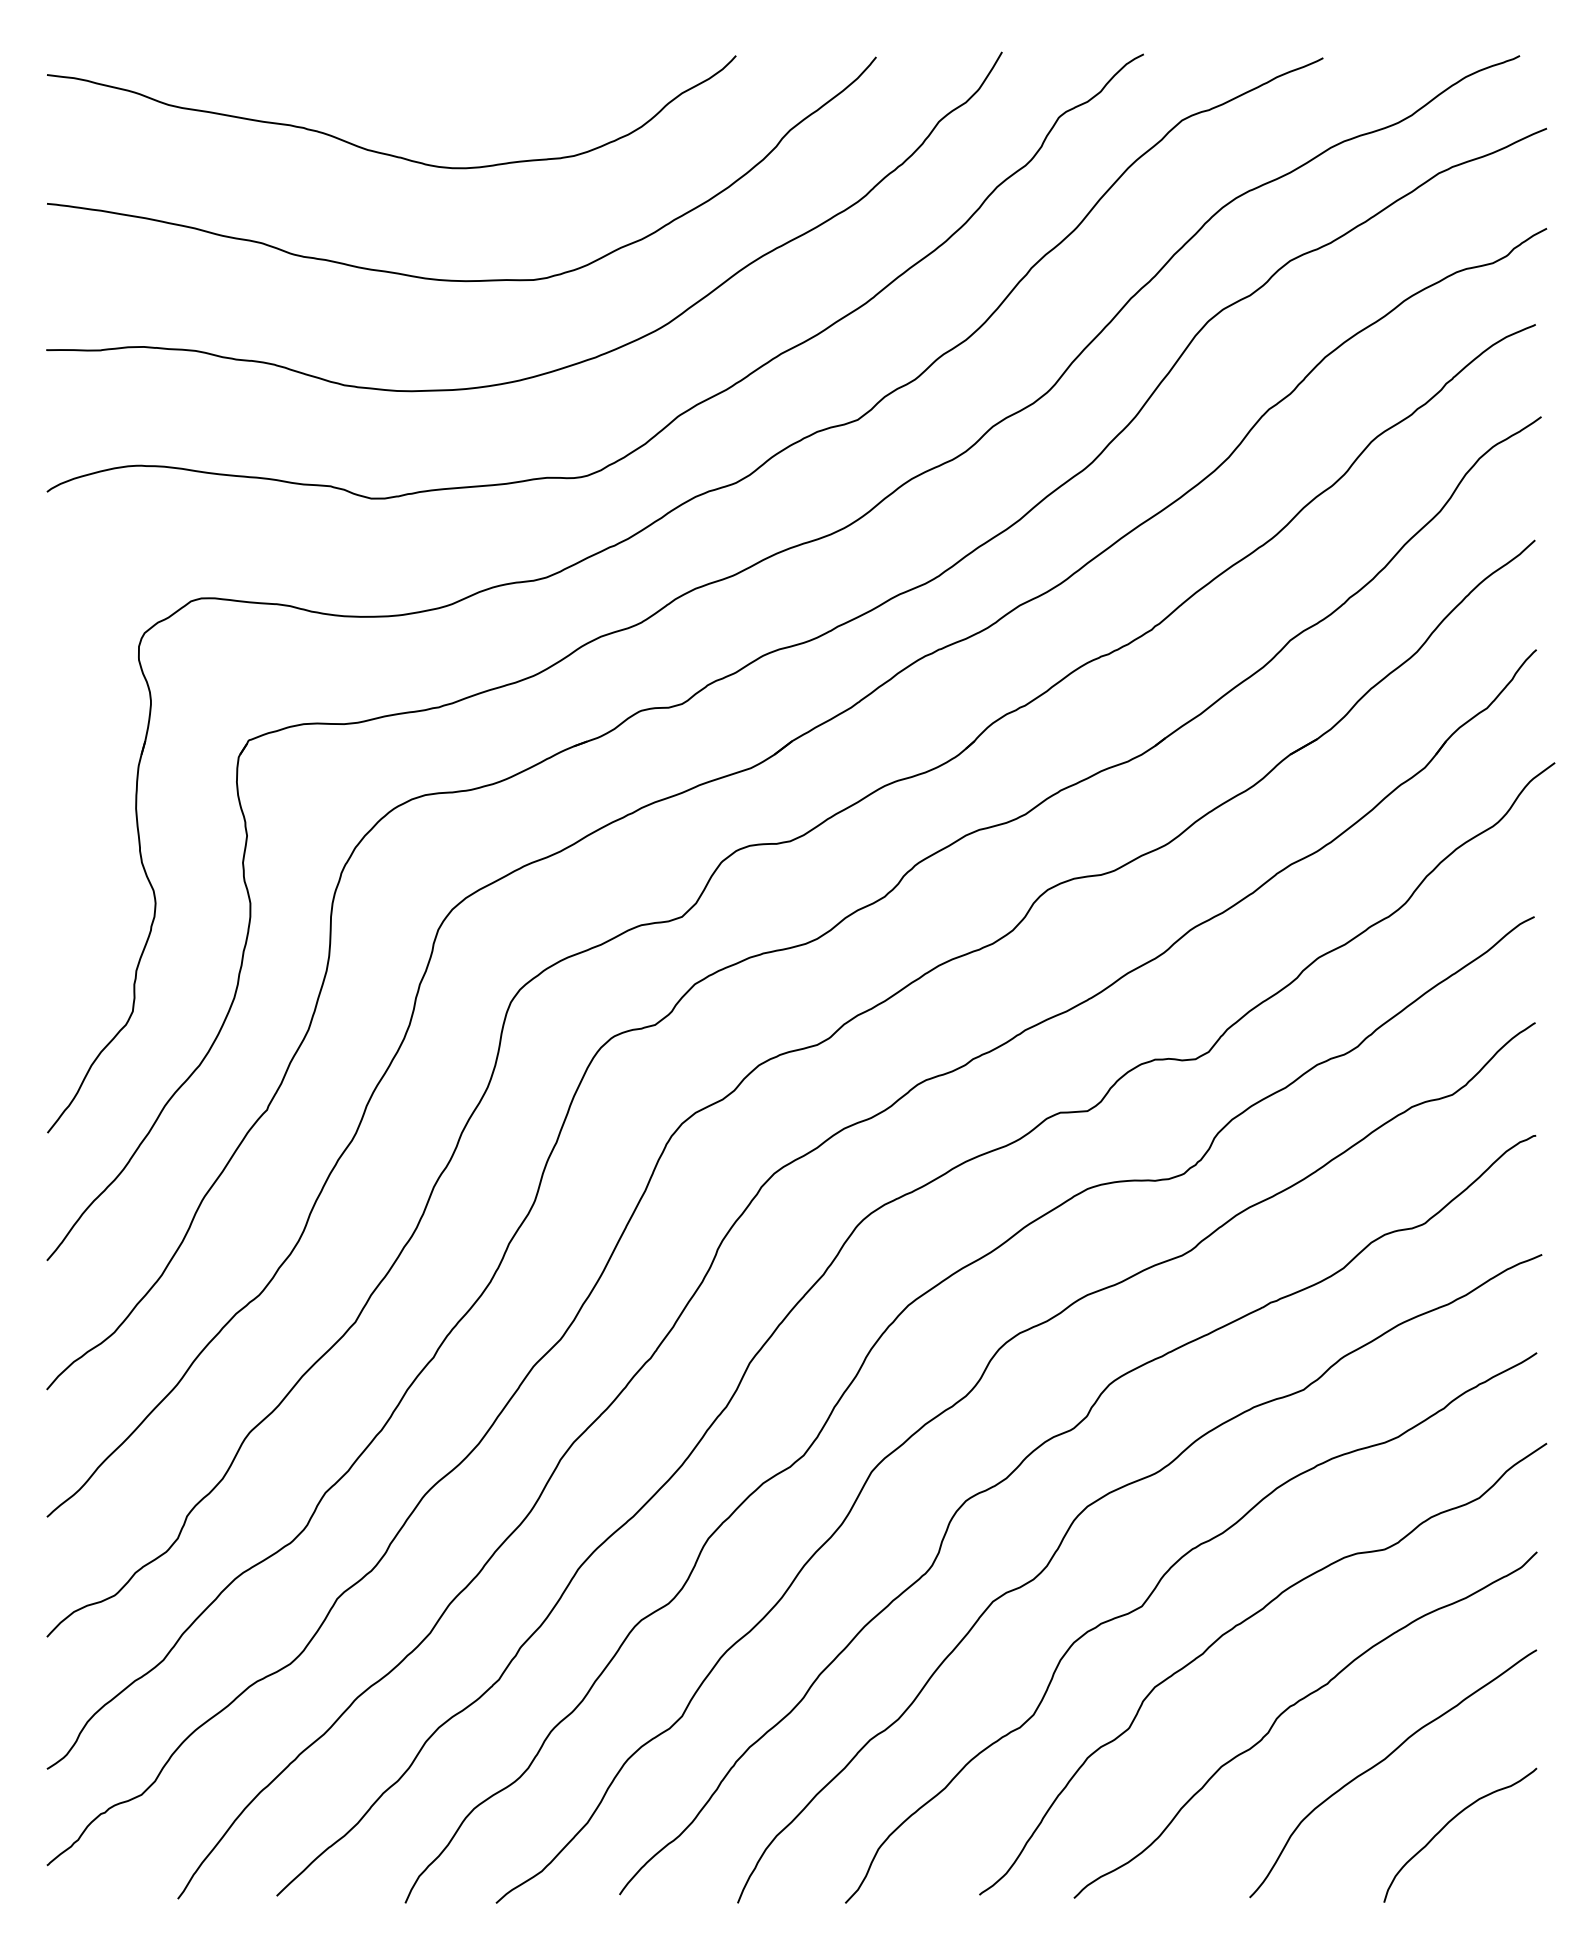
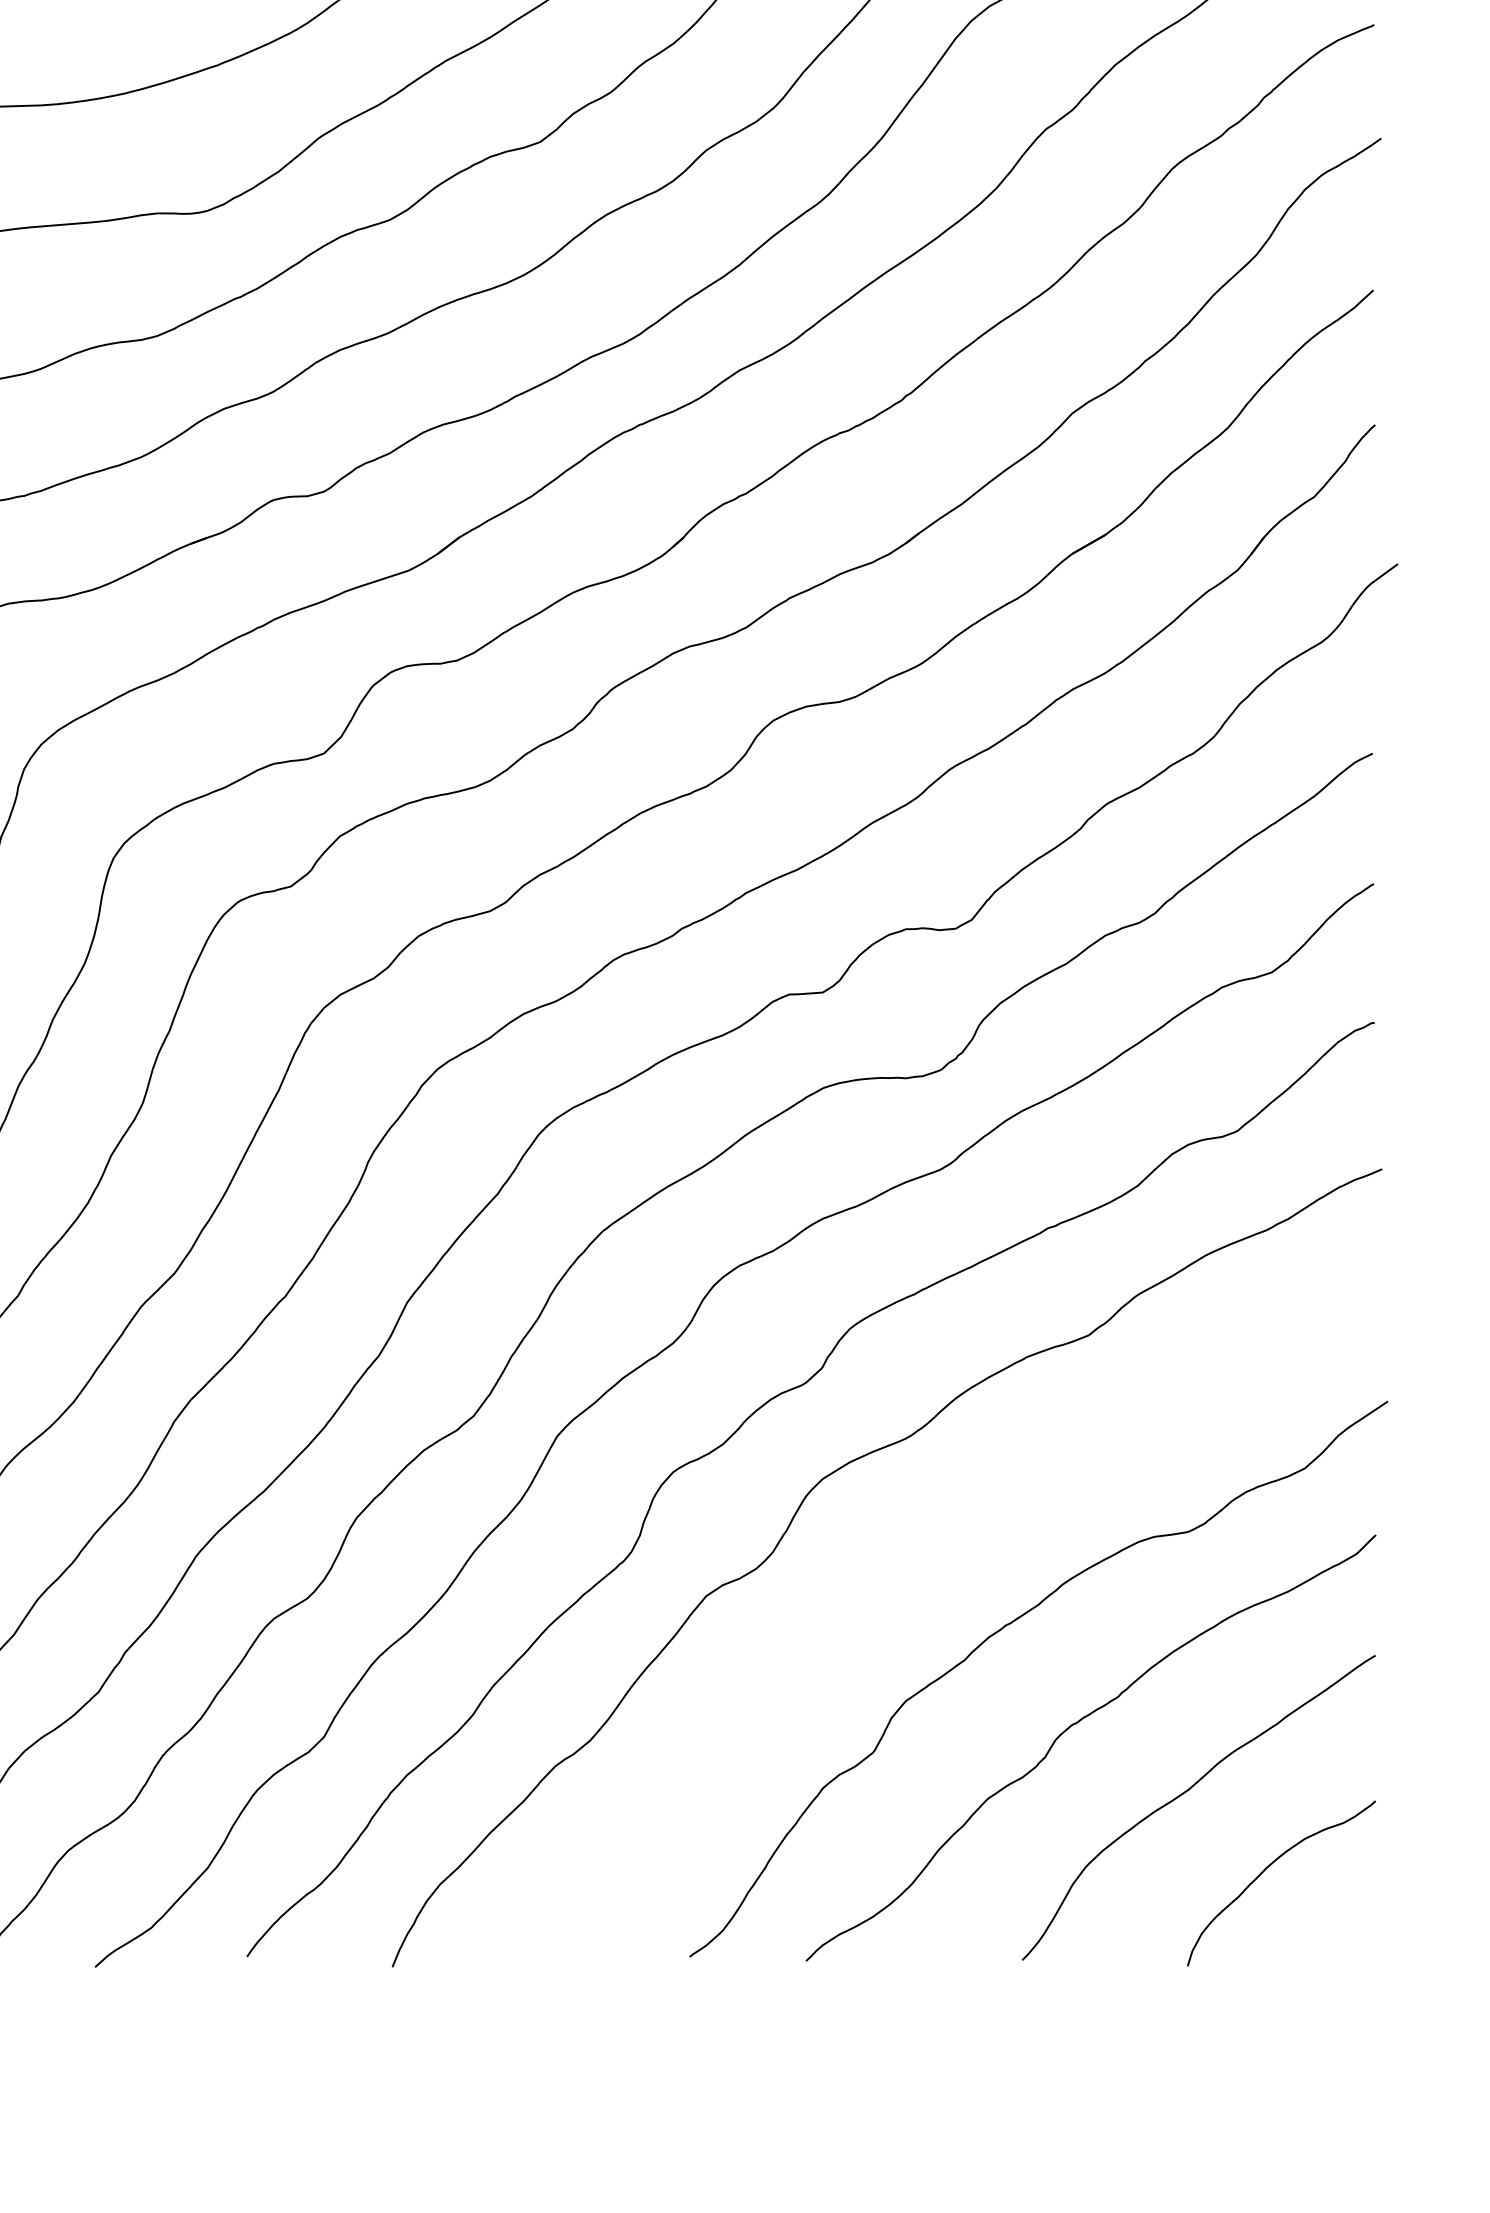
curve: (1149, 1598) -> (898, 1592), removed

